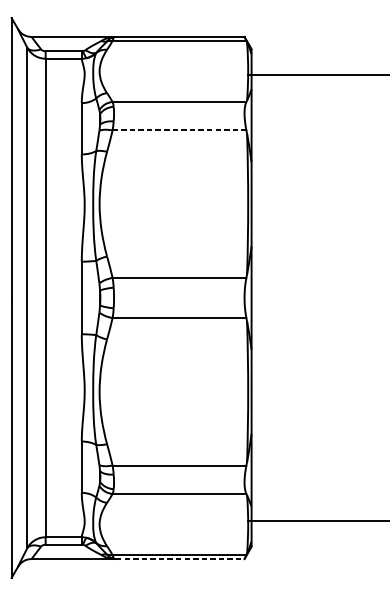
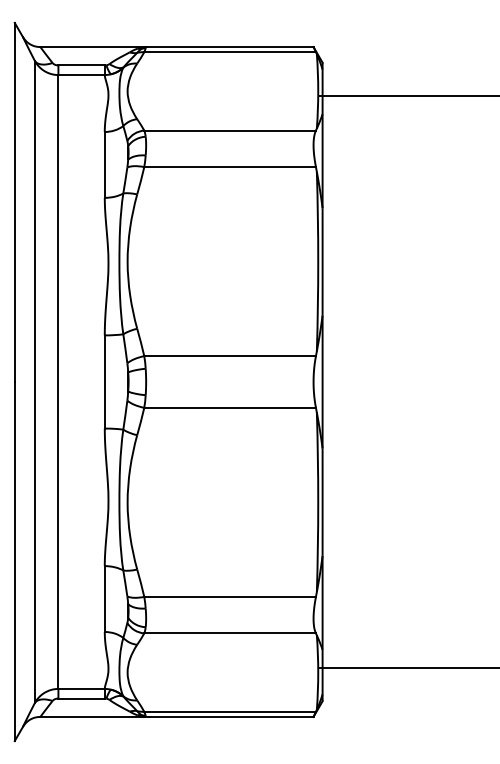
line: (179, 130) -> (230, 167), dashed -> solid
line: (180, 558) -> (231, 716), dashed -> solid

